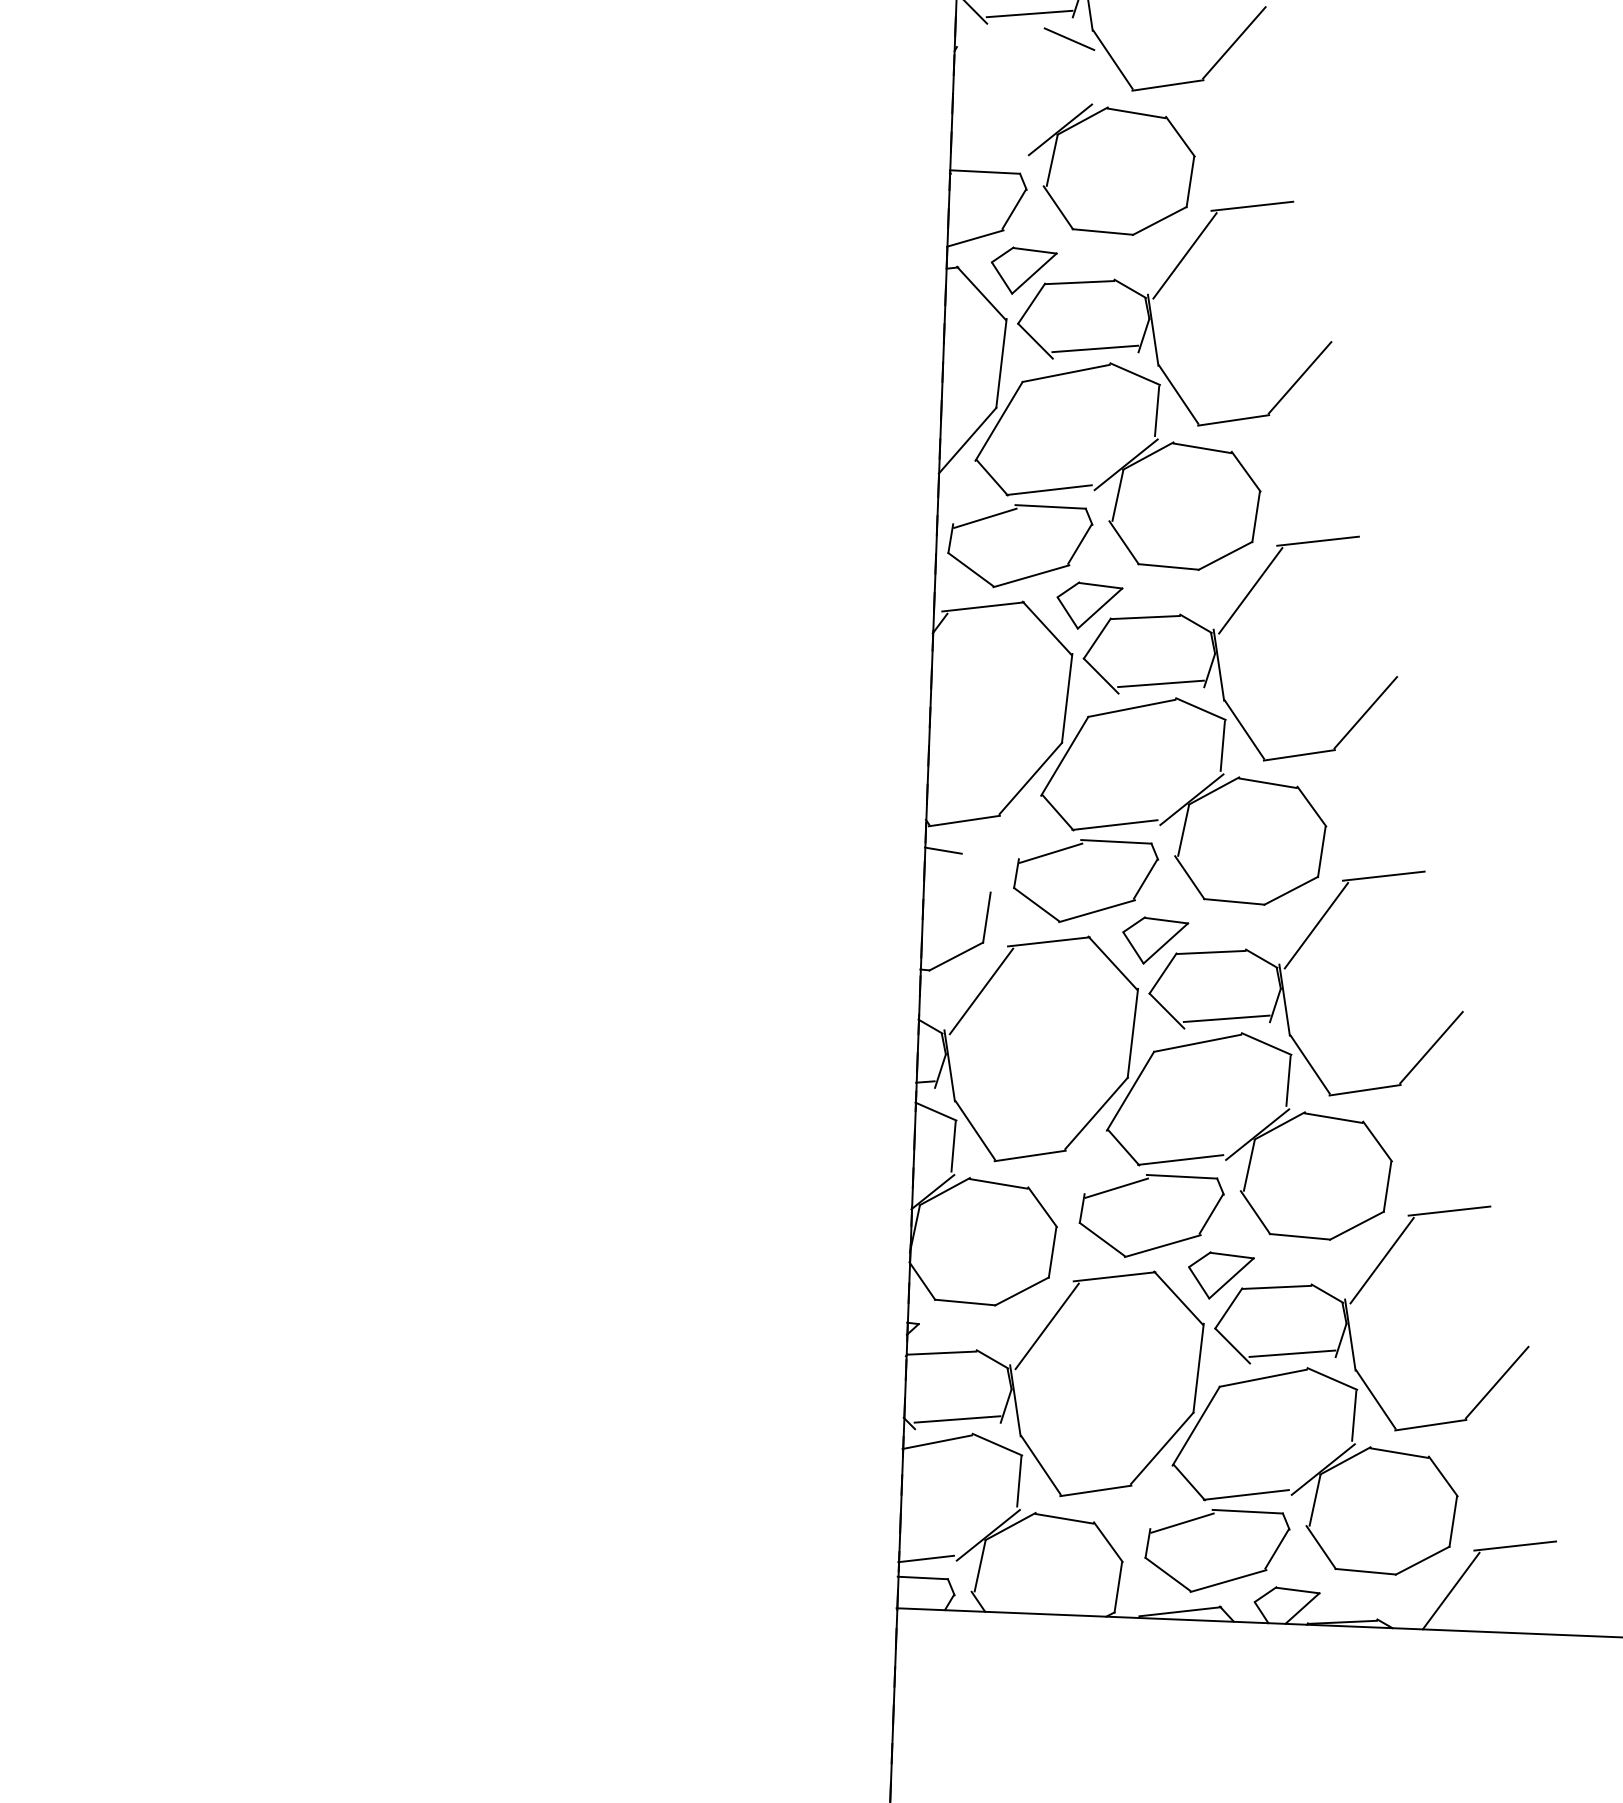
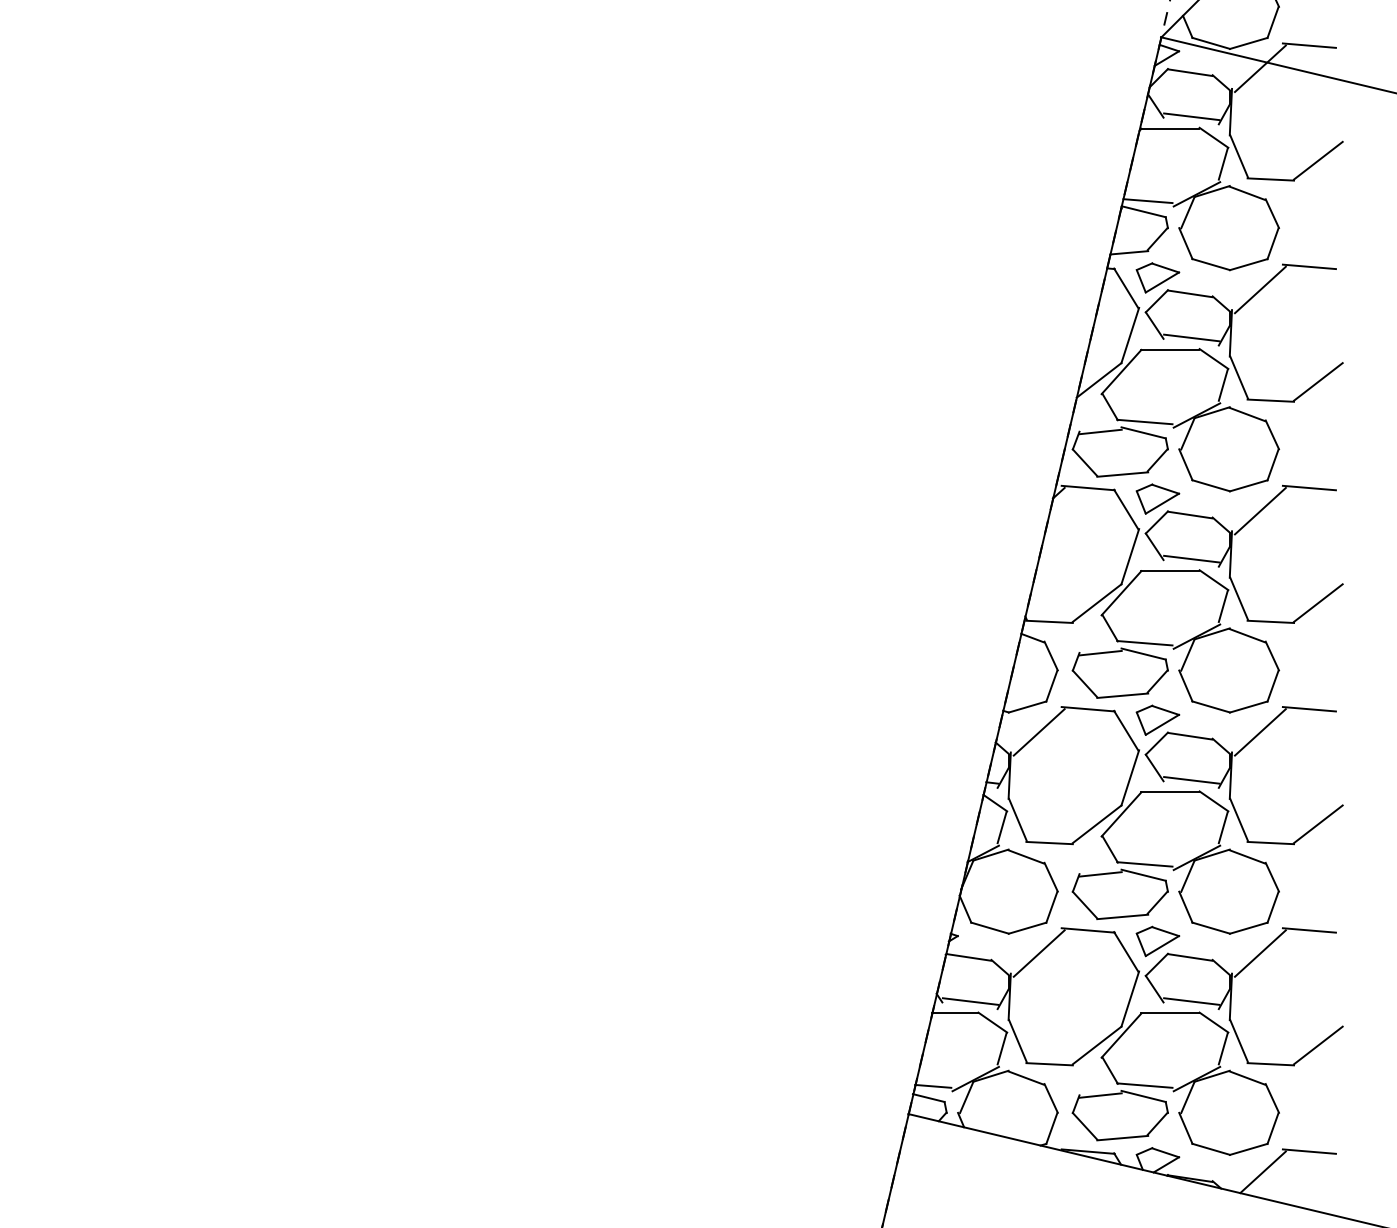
line: (999, 38) -> (1169, 128), added
line: (1090, 75) -> (1222, 163), added
line: (987, 155) -> (1147, 201), added
line: (975, 871) -> (1050, 655), added

